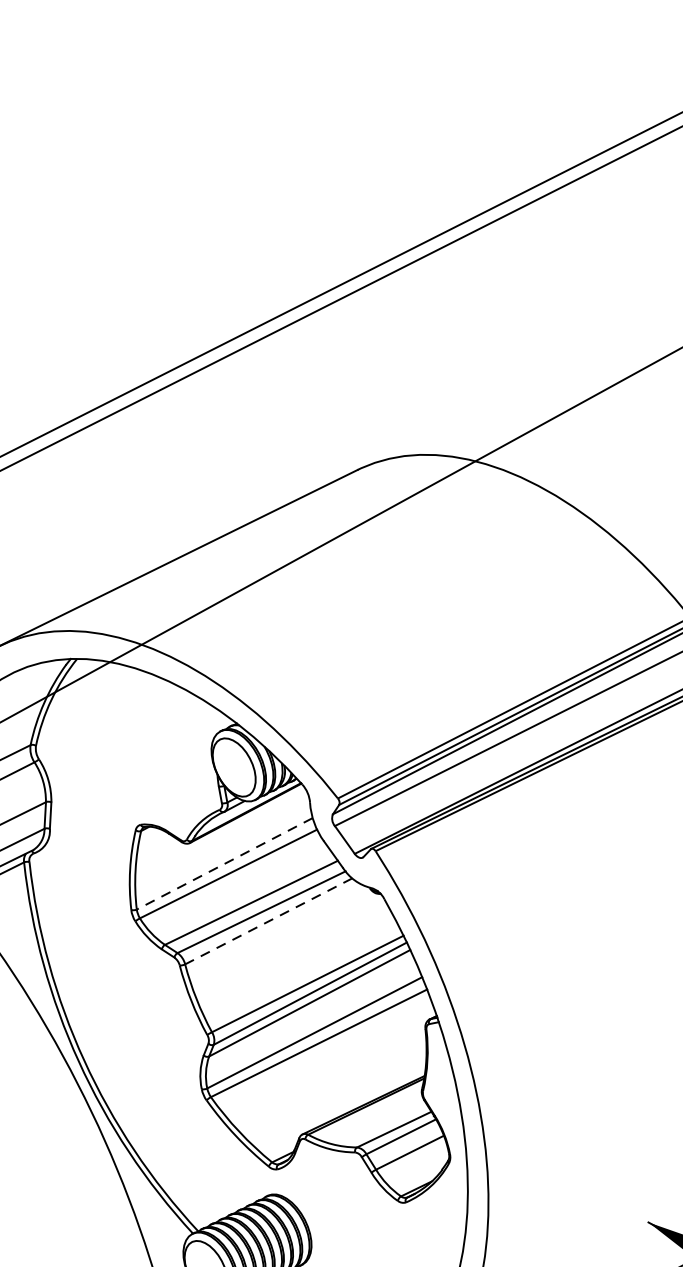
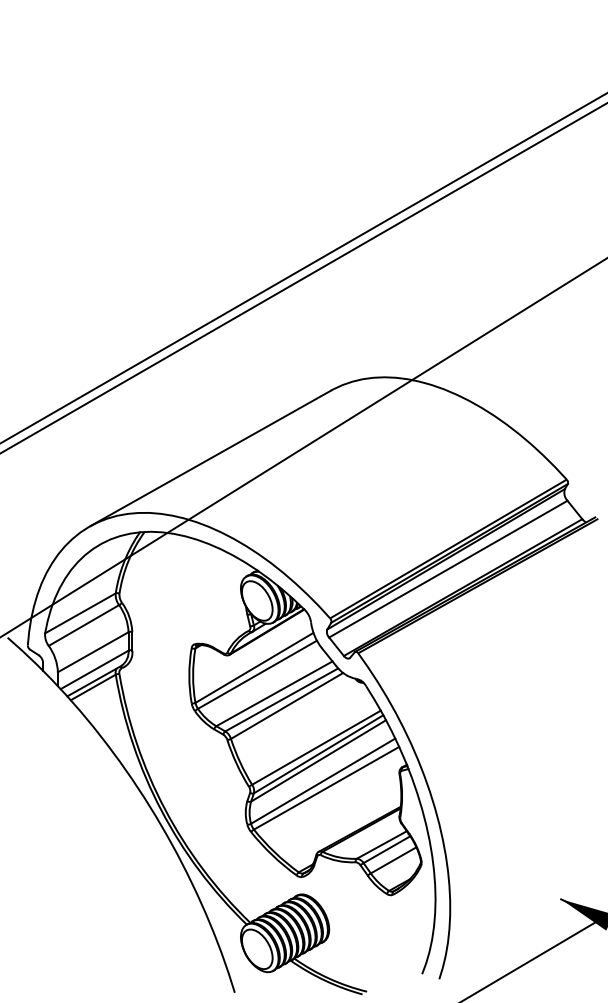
line: (224, 863) -> (254, 667), dashed -> solid
line: (267, 922) -> (286, 706), dashed -> solid

